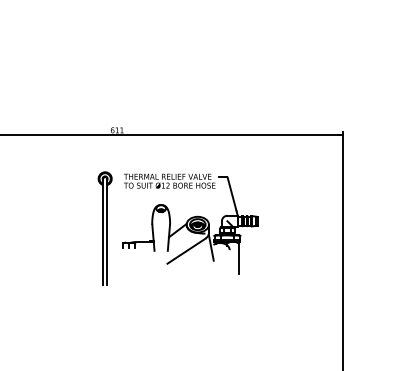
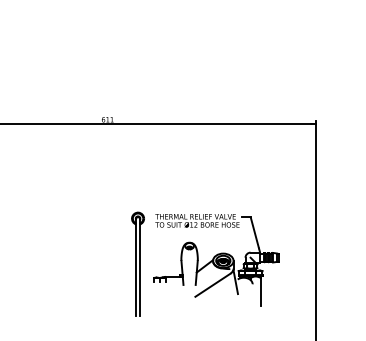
part: (177, 228) -> (204, 264), moved

